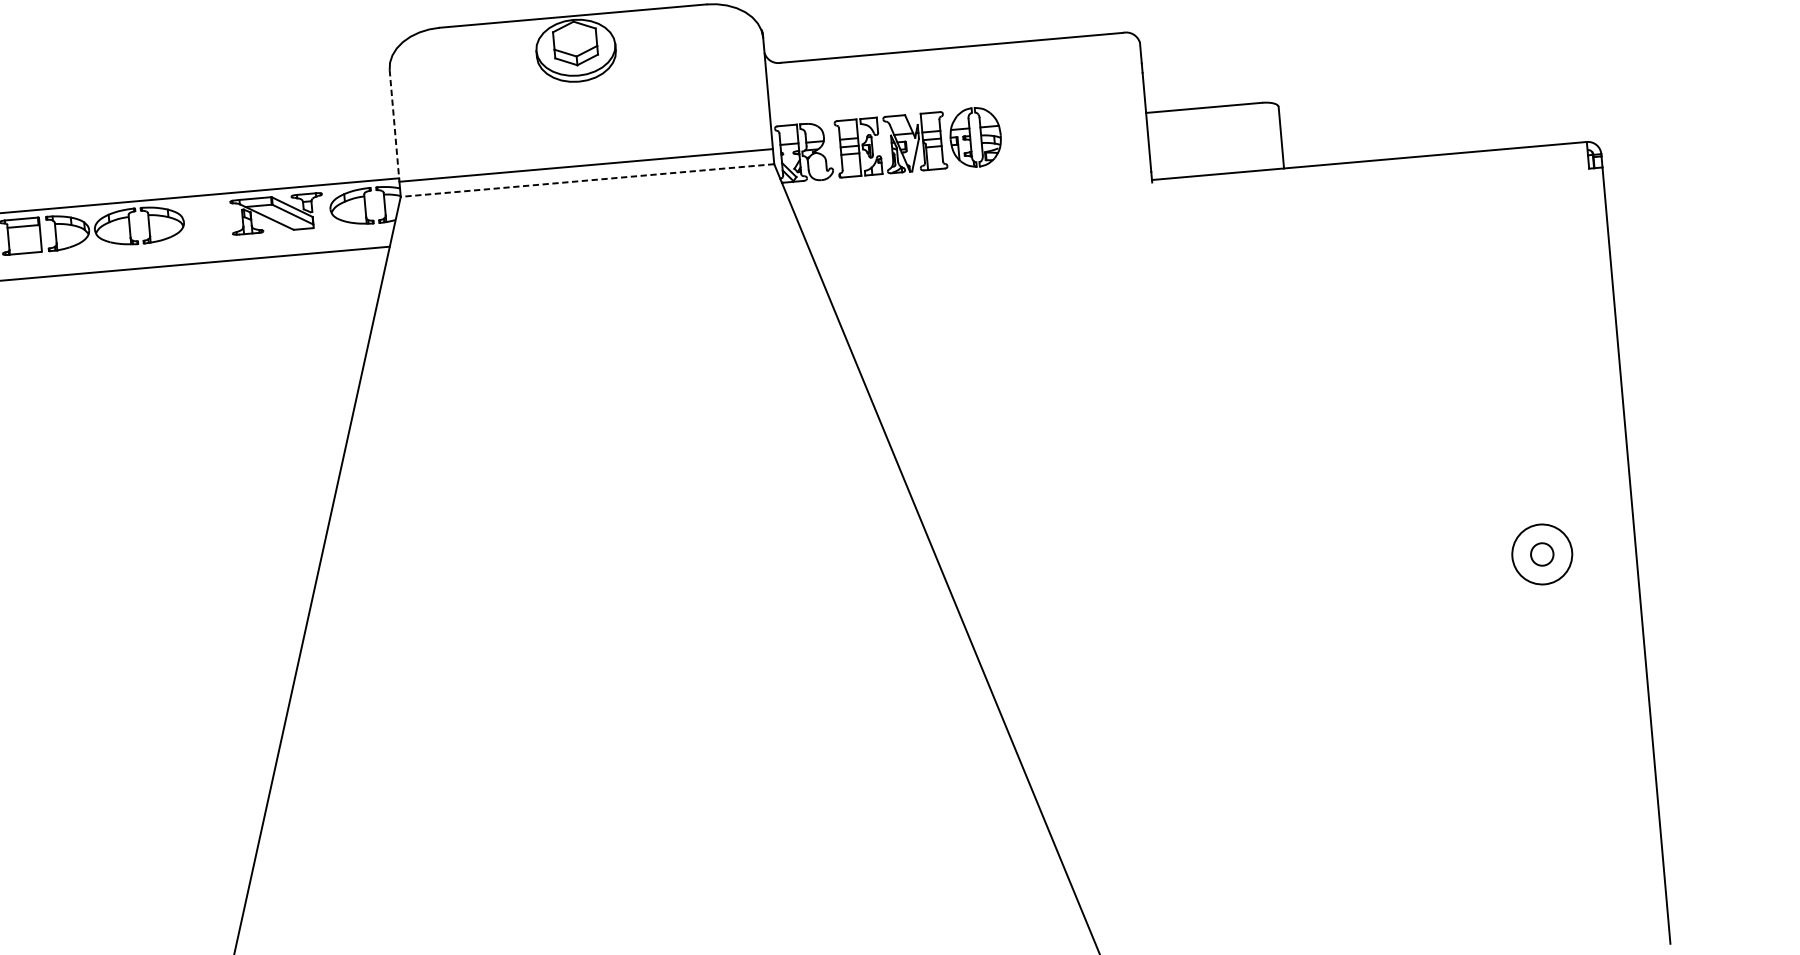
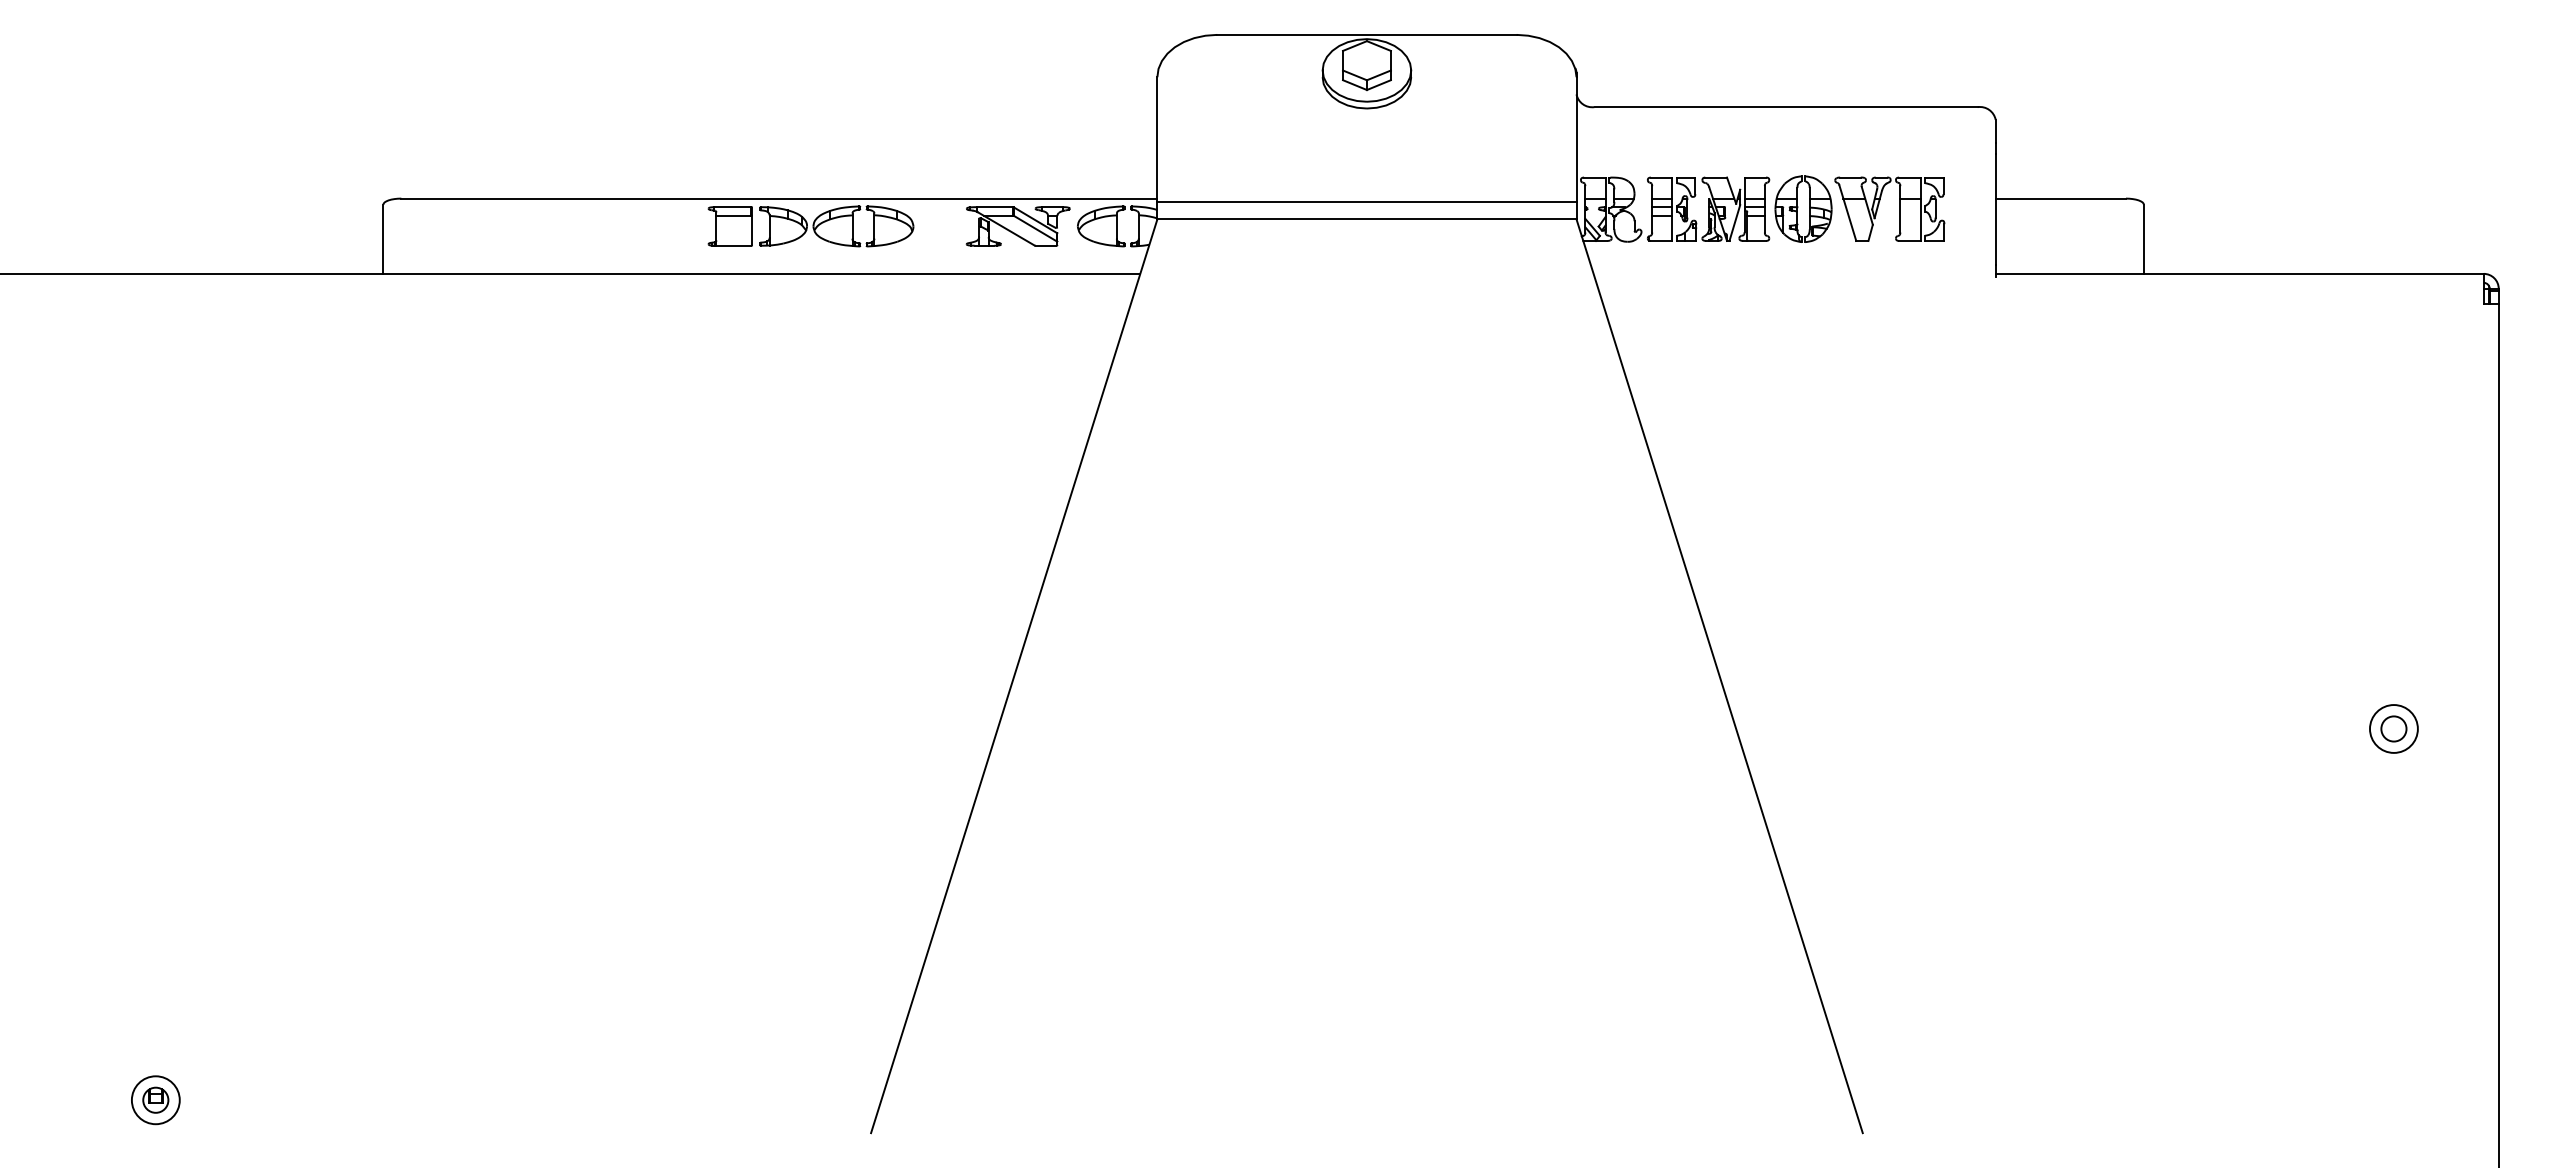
line: (394, 125) -> (1157, 139), dashed -> solid
part: (1061, 129) -> (1899, 208), added
line: (587, 180) -> (1366, 219), dashed -> solid
circle: (1541, 554) -> (2393, 728), size x0.71

